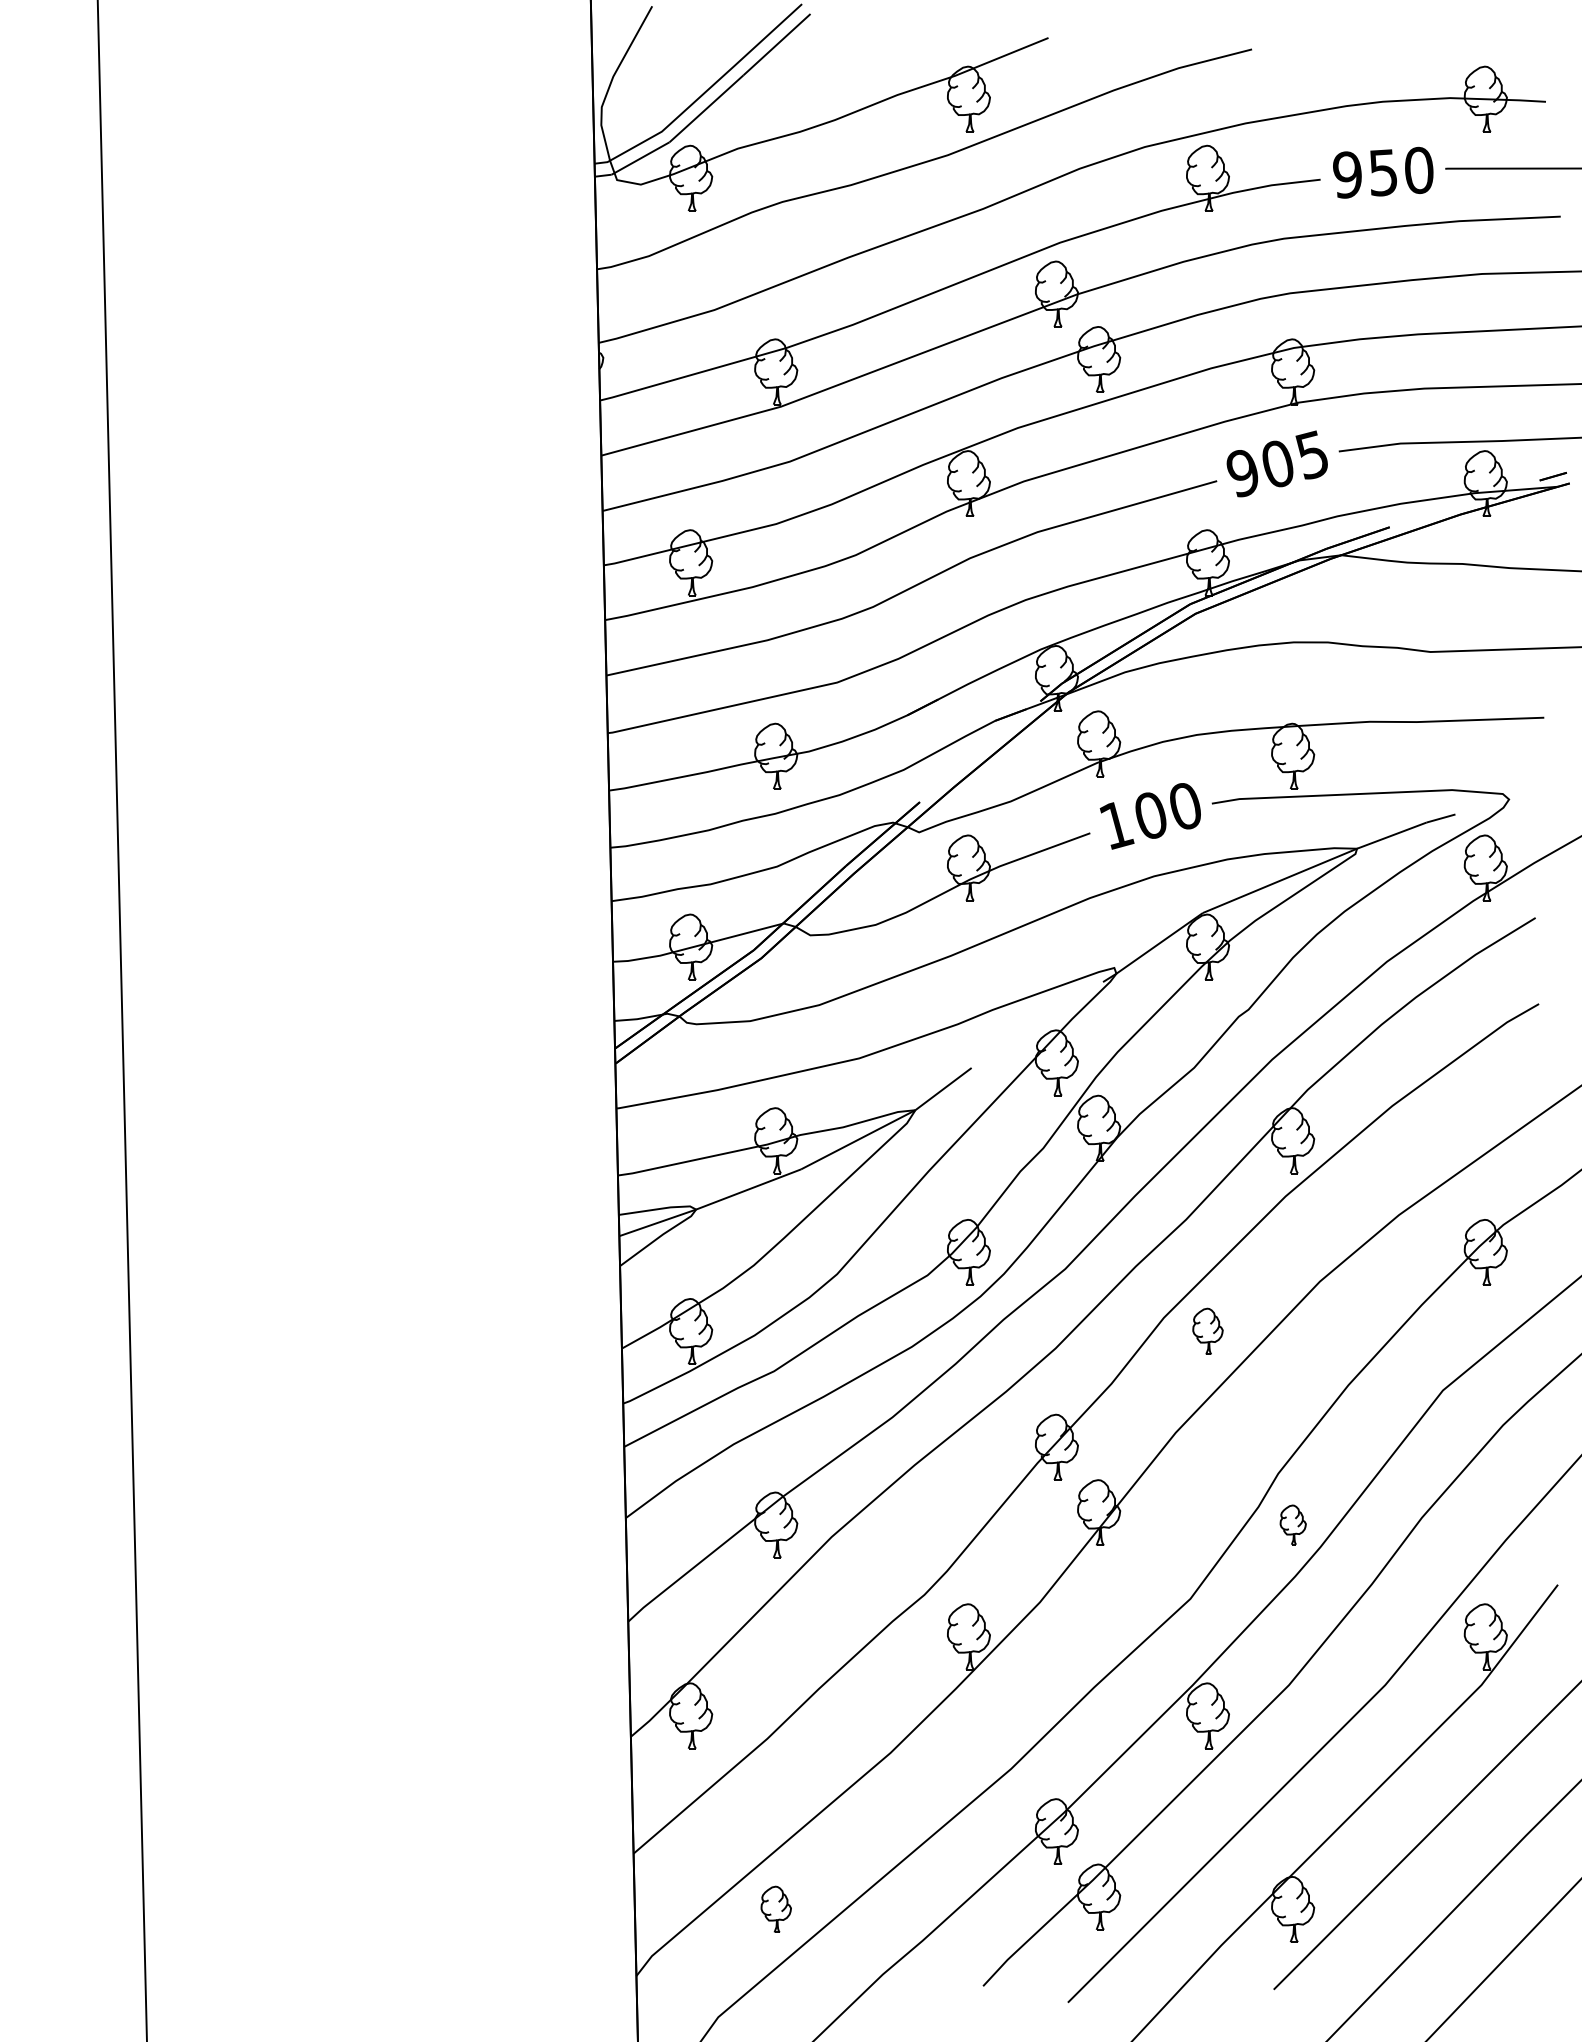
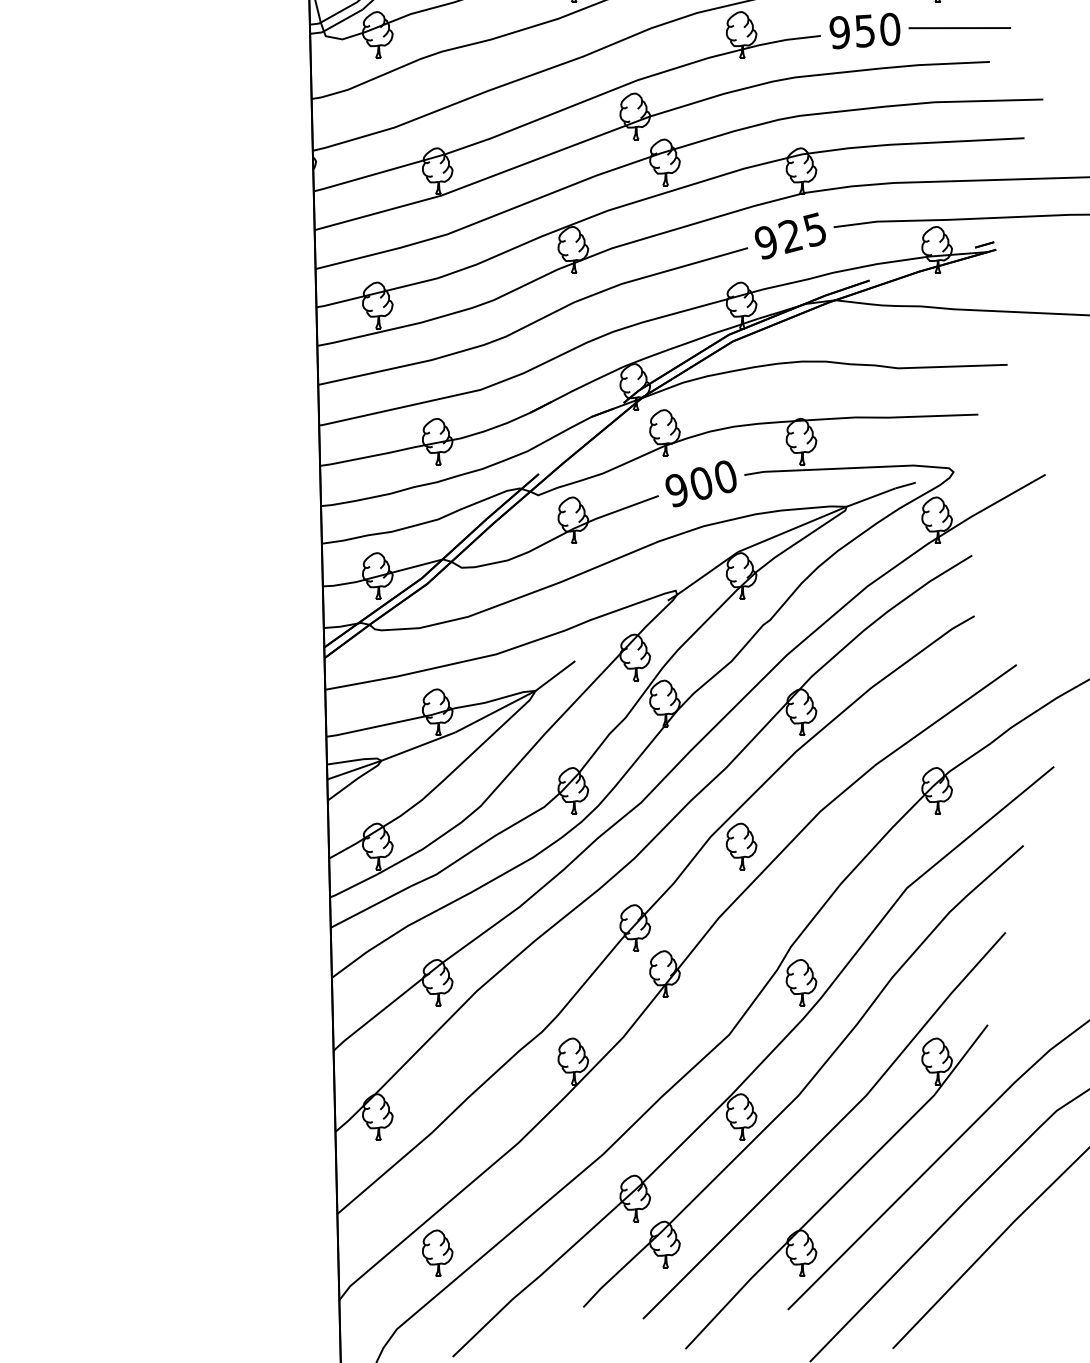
text: (1277, 464) -> (790, 236), 905 -> 925
text: (1116, 825) -> (677, 490), 100 -> 900
part: (1207, 1331) -> (741, 846), size x1.43
part: (1293, 1524) -> (801, 982), size x1.67
part: (776, 1909) -> (437, 1253), size x1.43

